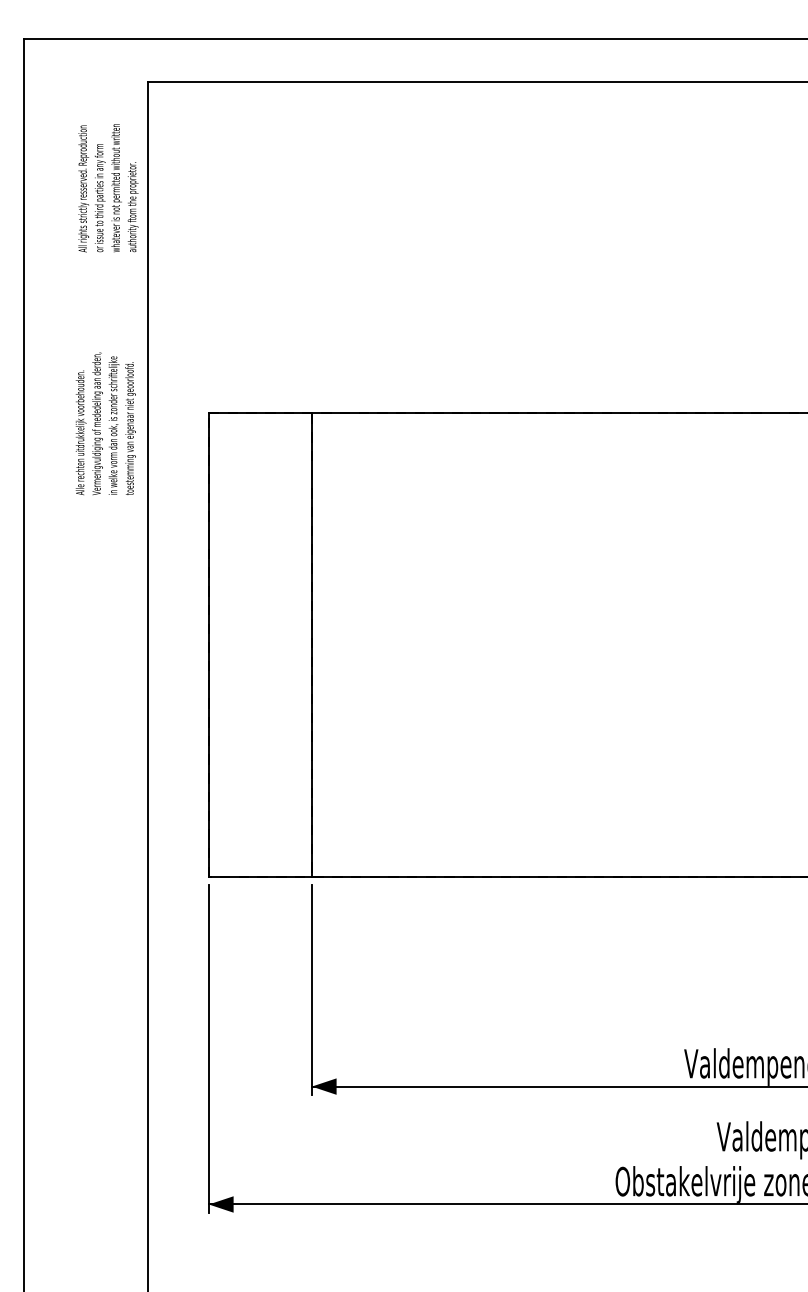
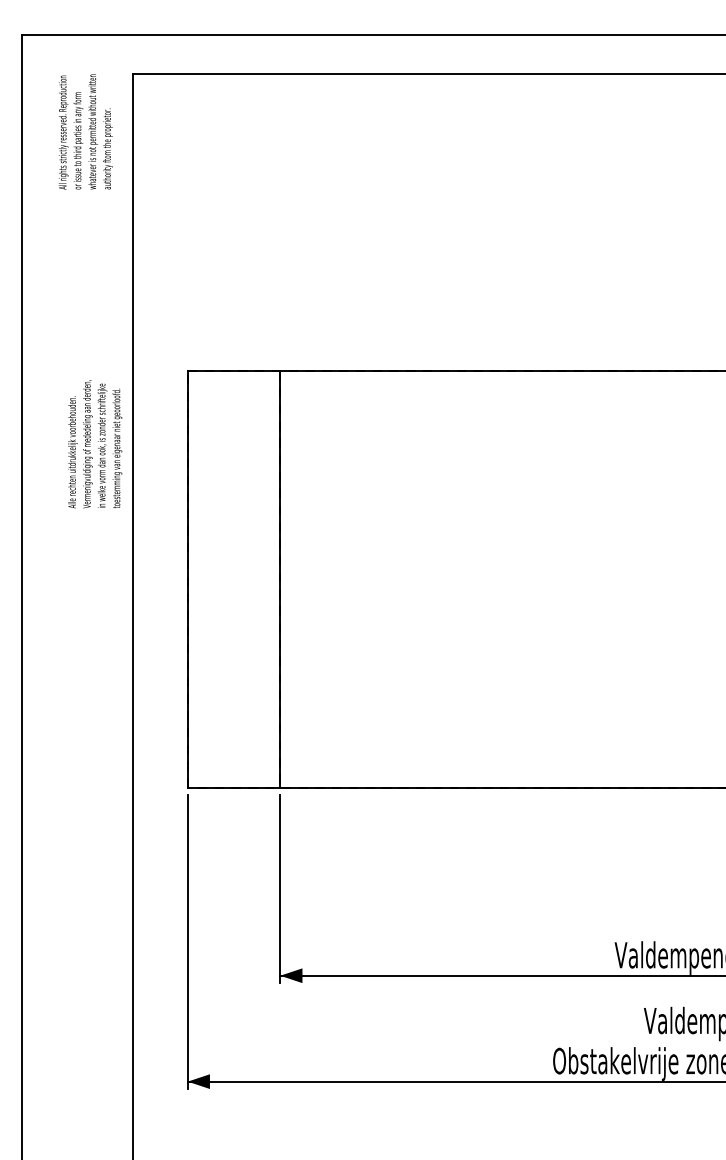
text: (108, 188) -> (85, 132), moved
text: (105, 423) -> (94, 443), moved

